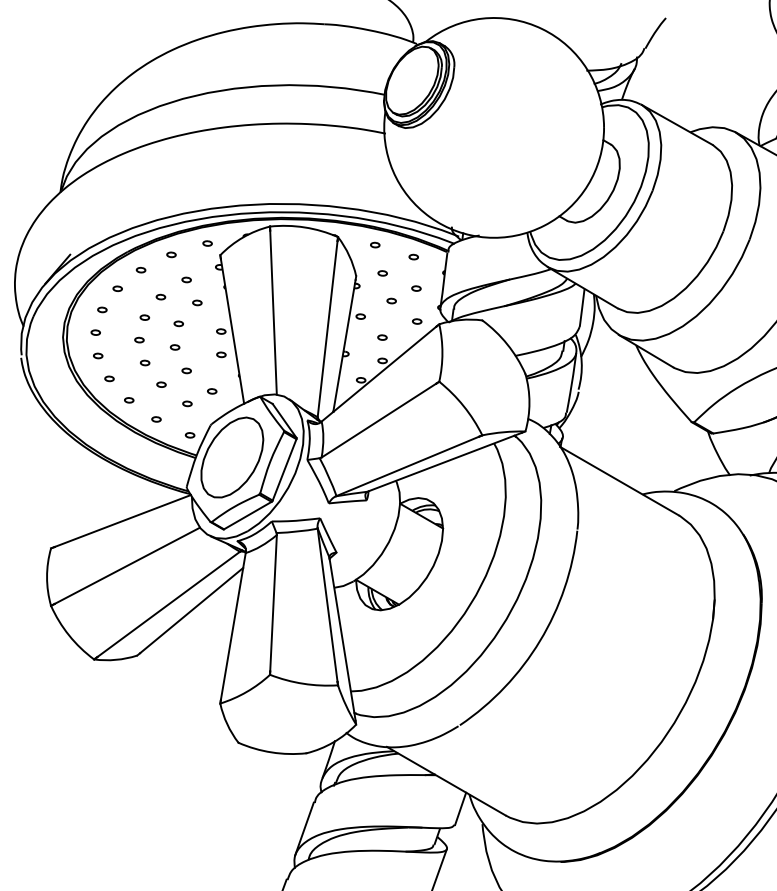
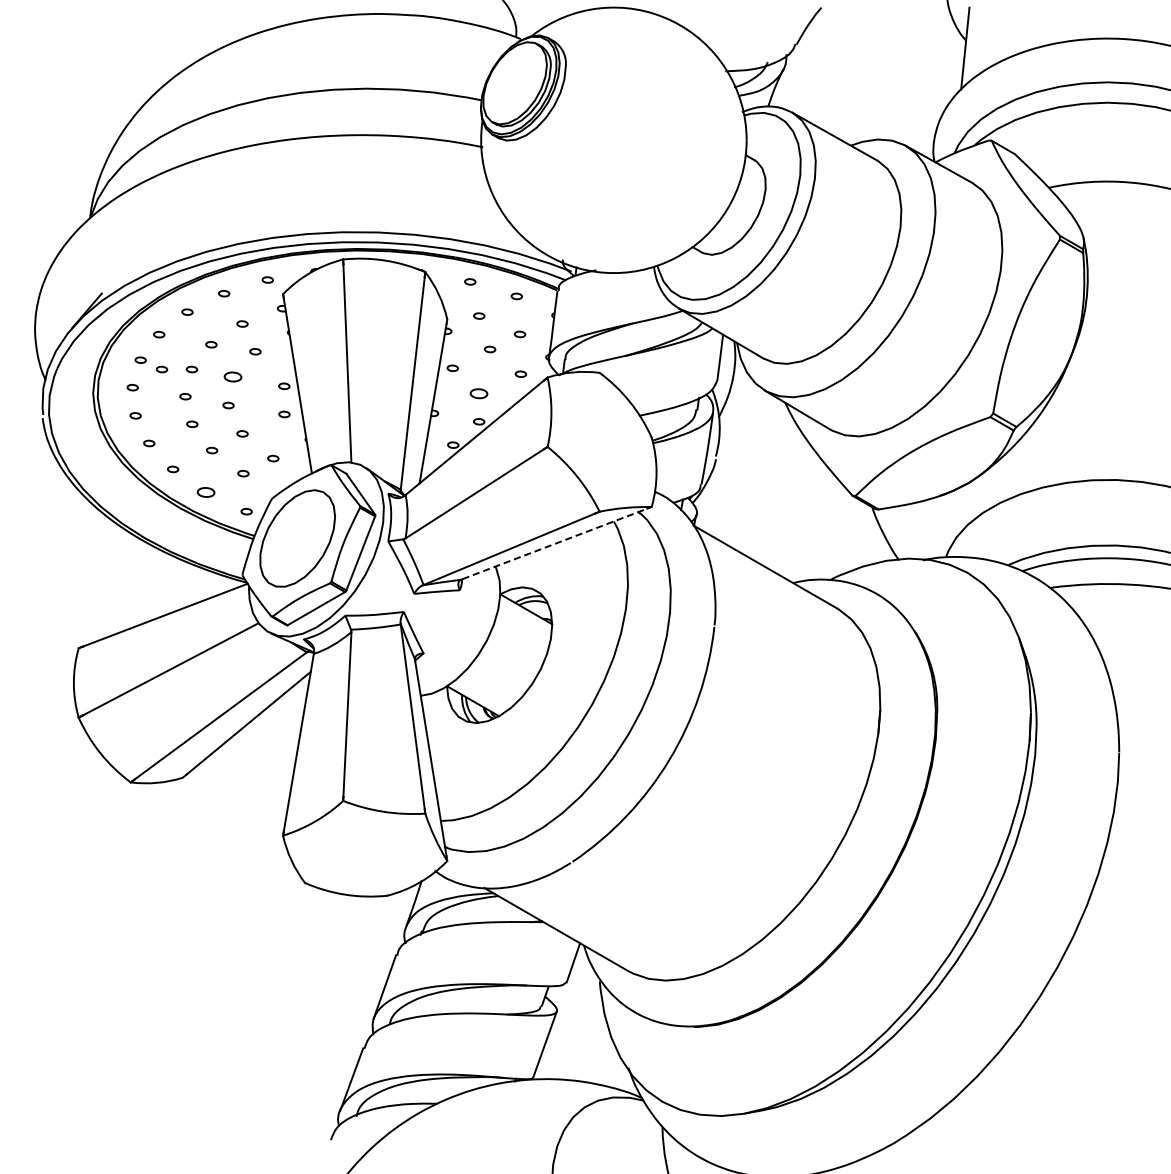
part: (119, 317) -> (161, 369), added
part: (178, 323) -> (232, 376), size x1.6
part: (382, 337) -> (478, 393), size x1.6
part: (156, 419) -> (205, 492), size x1.6
line: (445, 461) -> (555, 543), solid -> dashed

